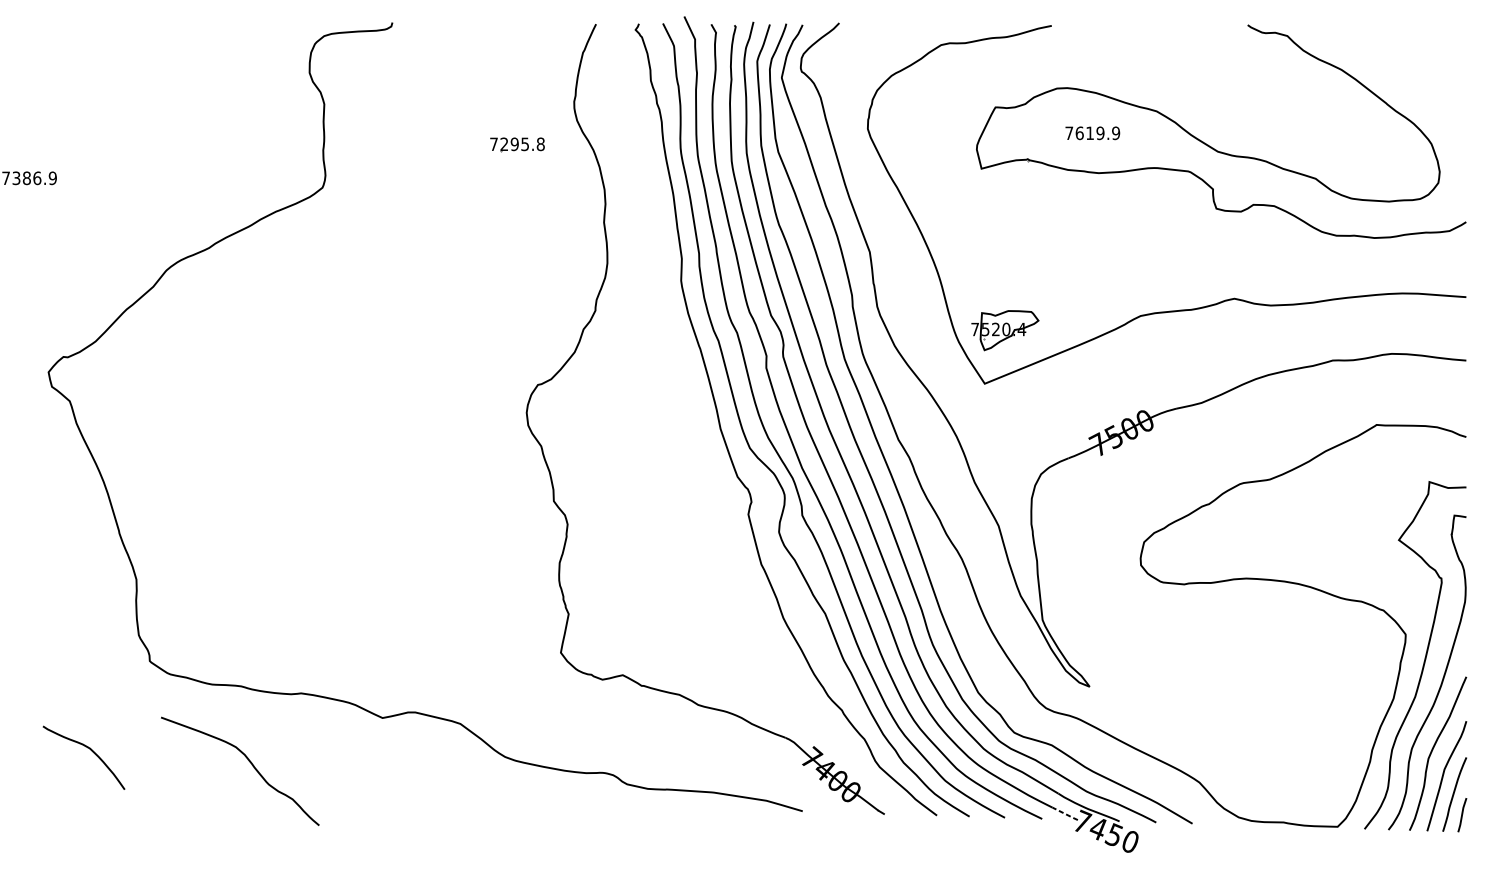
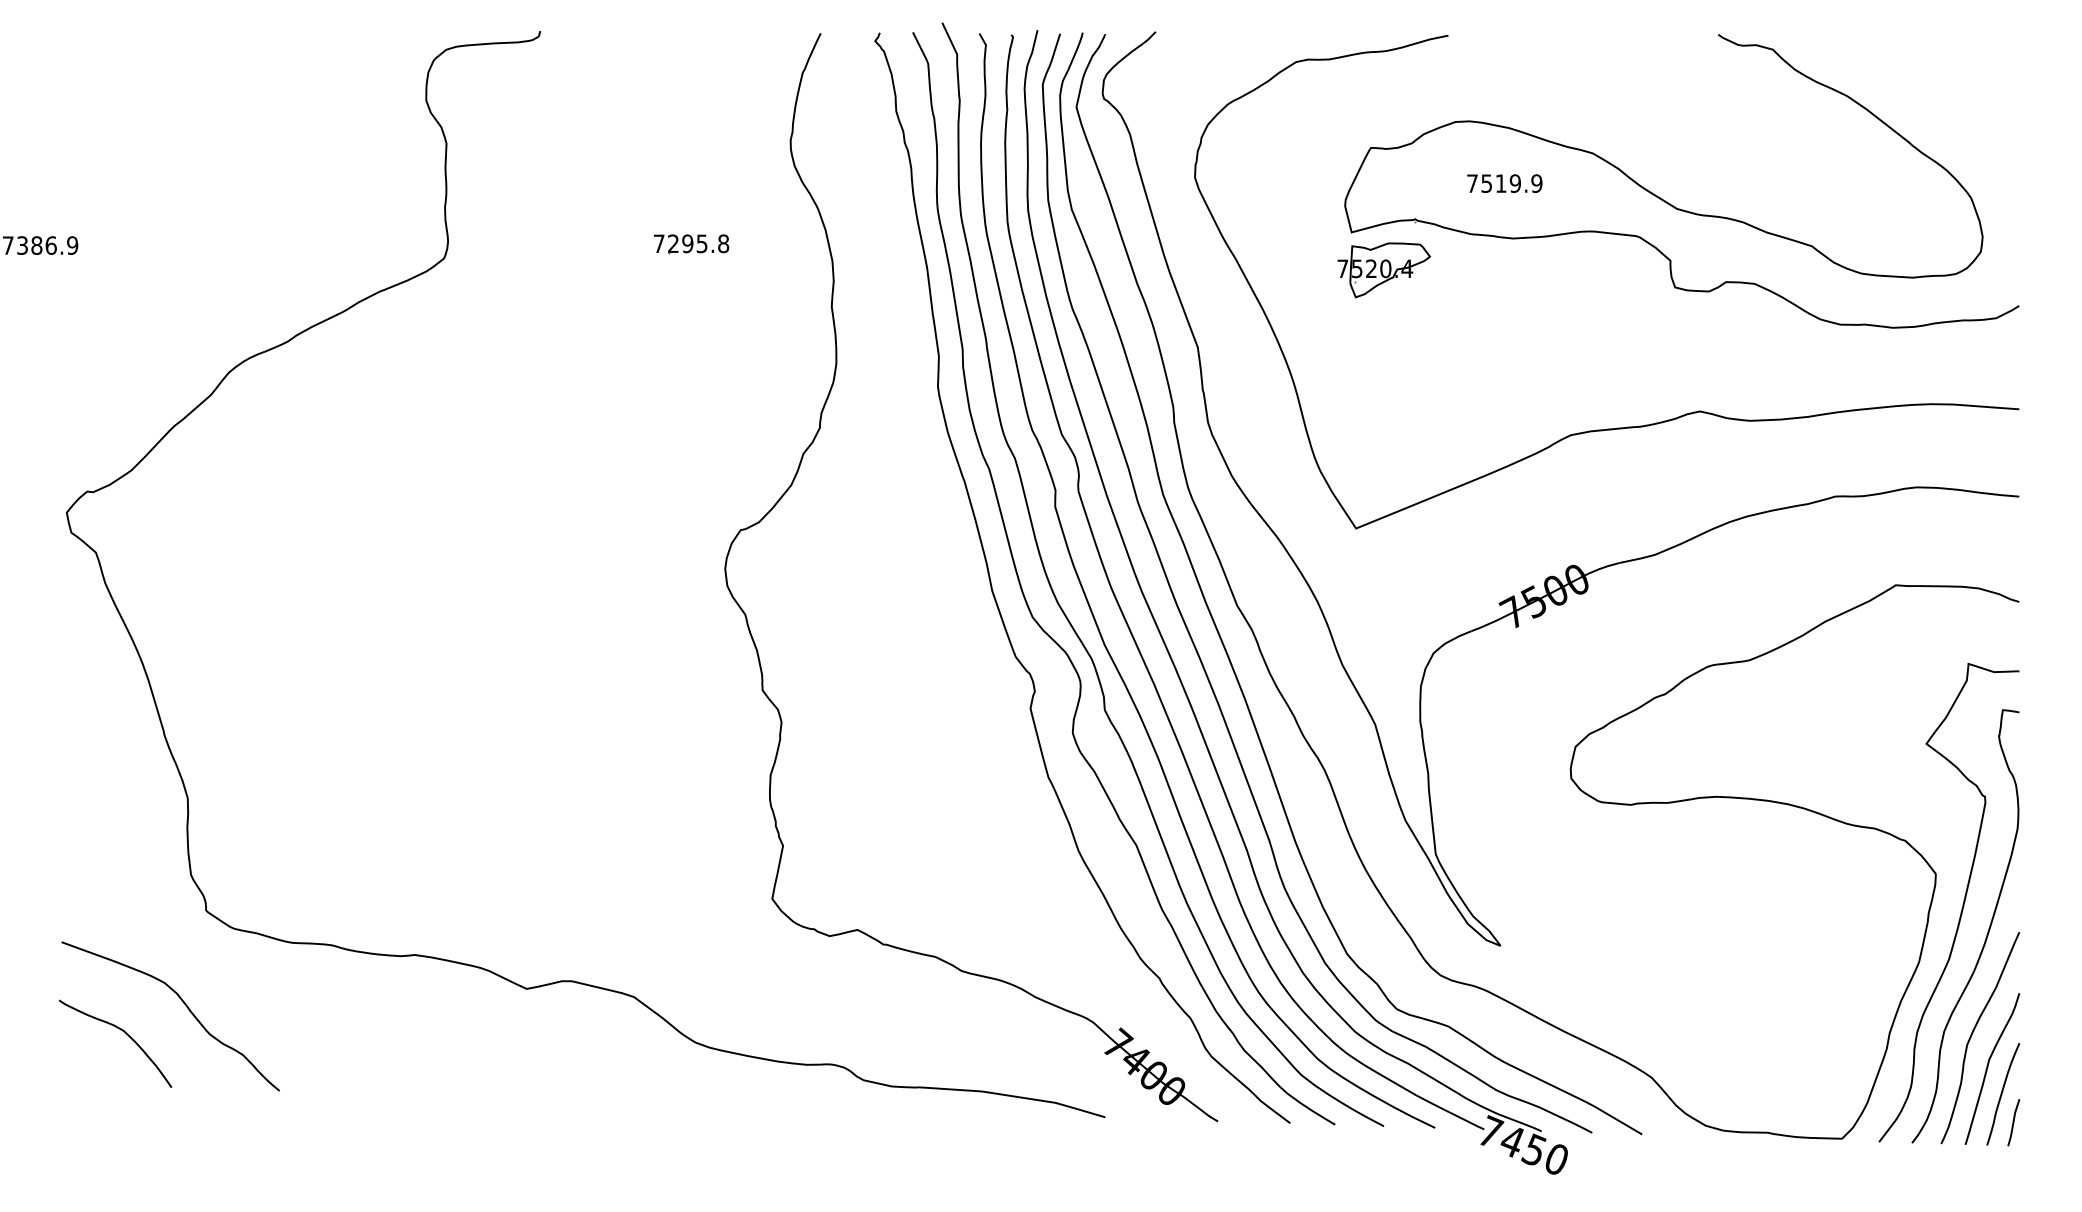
text: (1079, 133) -> (1486, 183), 7619.9 -> 7519.9
part: (517, 144) -> (691, 244), moved
part: (1005, 330) -> (1384, 270), moved
curve: (251, 764) -> (186, 1007), moved
line: (1065, 814) -> (1467, 1121), dashed -> solid

